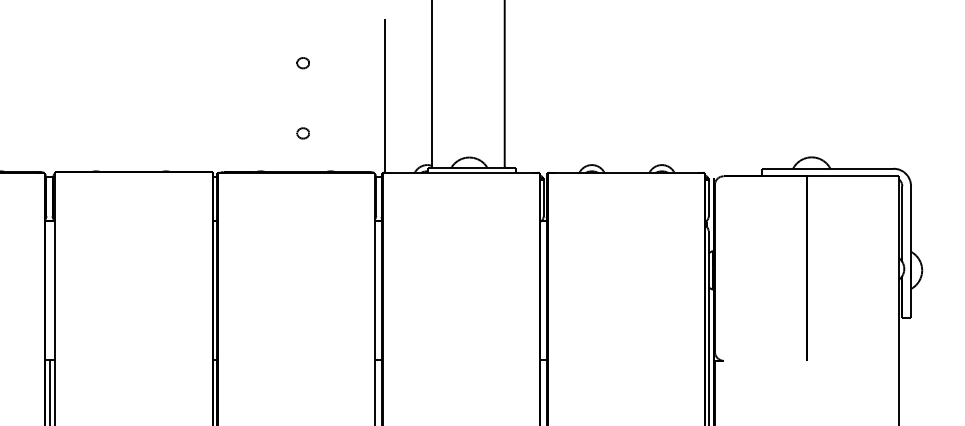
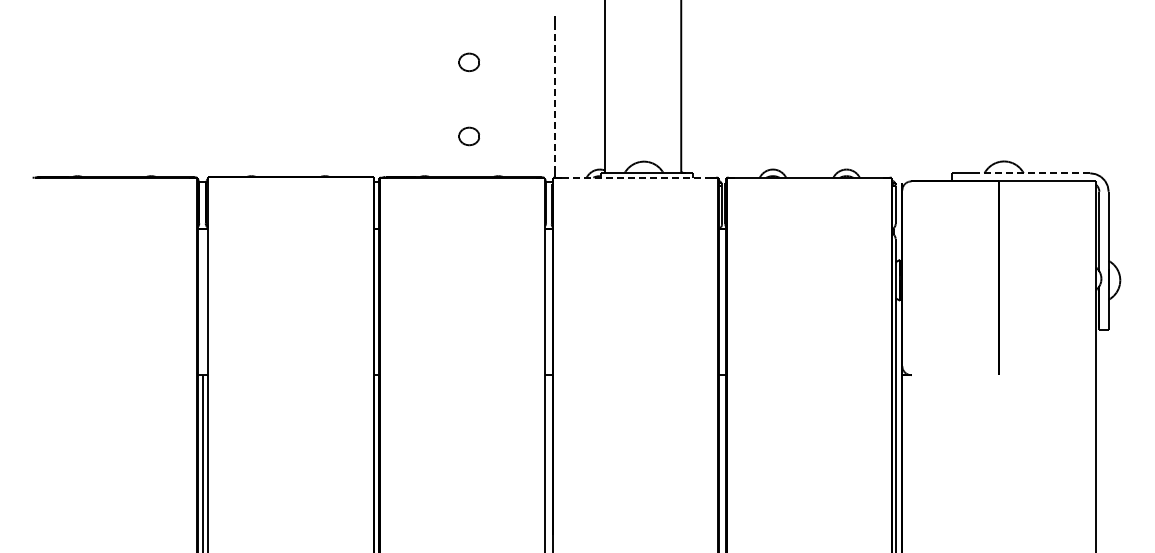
part: (303, 63) -> (469, 62), size x1.6
line: (384, 98) -> (554, 99), solid -> dashed
part: (303, 132) -> (469, 135), size x1.6
line: (839, 168) -> (1033, 173), solid -> dashed
line: (461, 172) -> (635, 177), solid -> dashed

